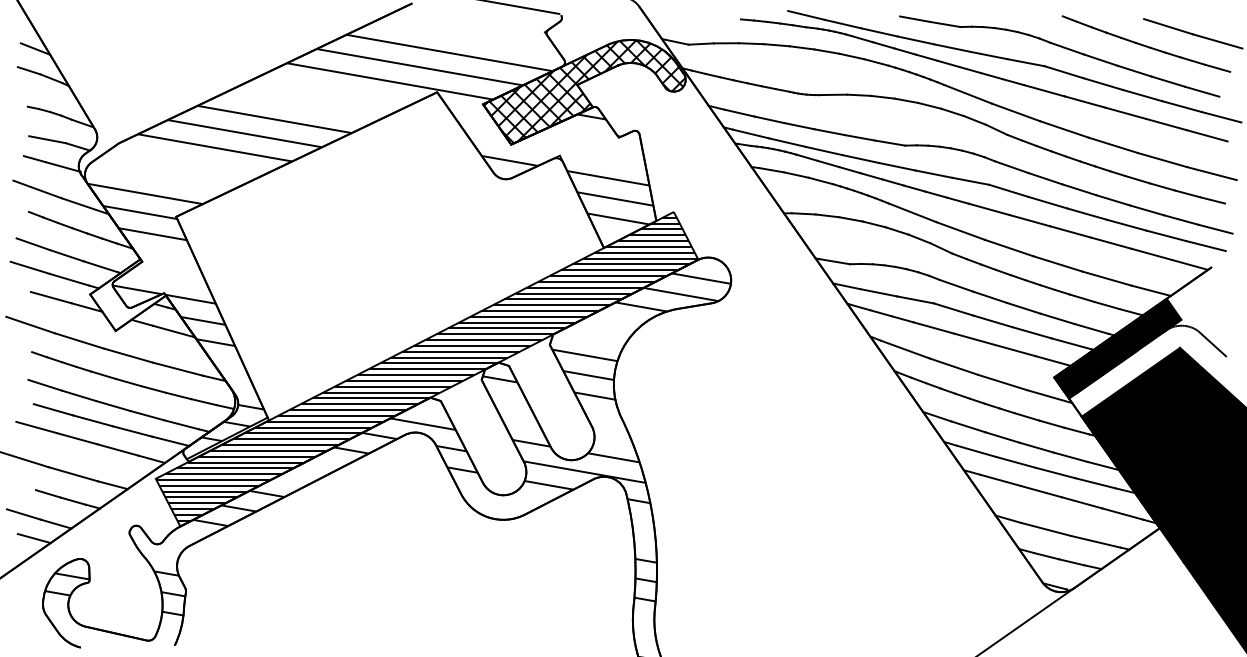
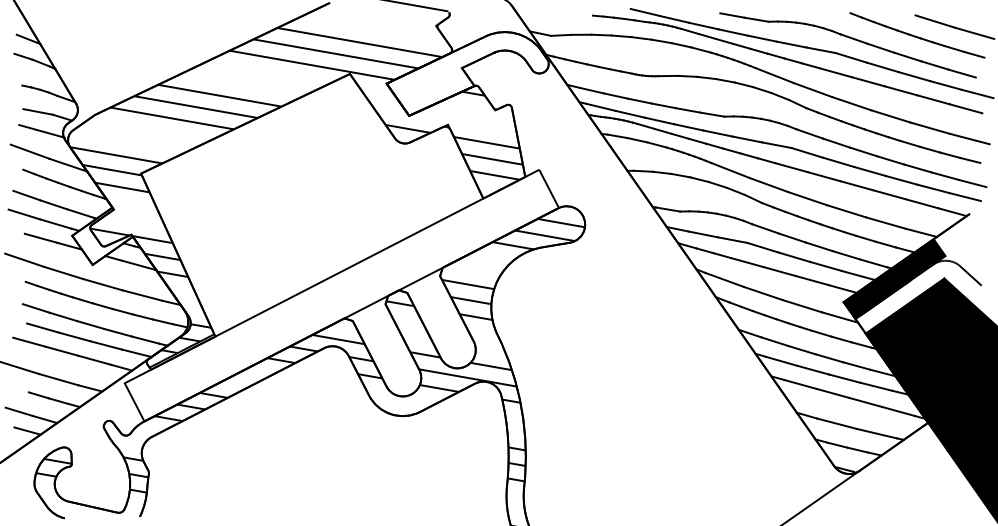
hatch: (584, 91) -> (467, 73), removed
hatch: (426, 369) -> (341, 295), removed

